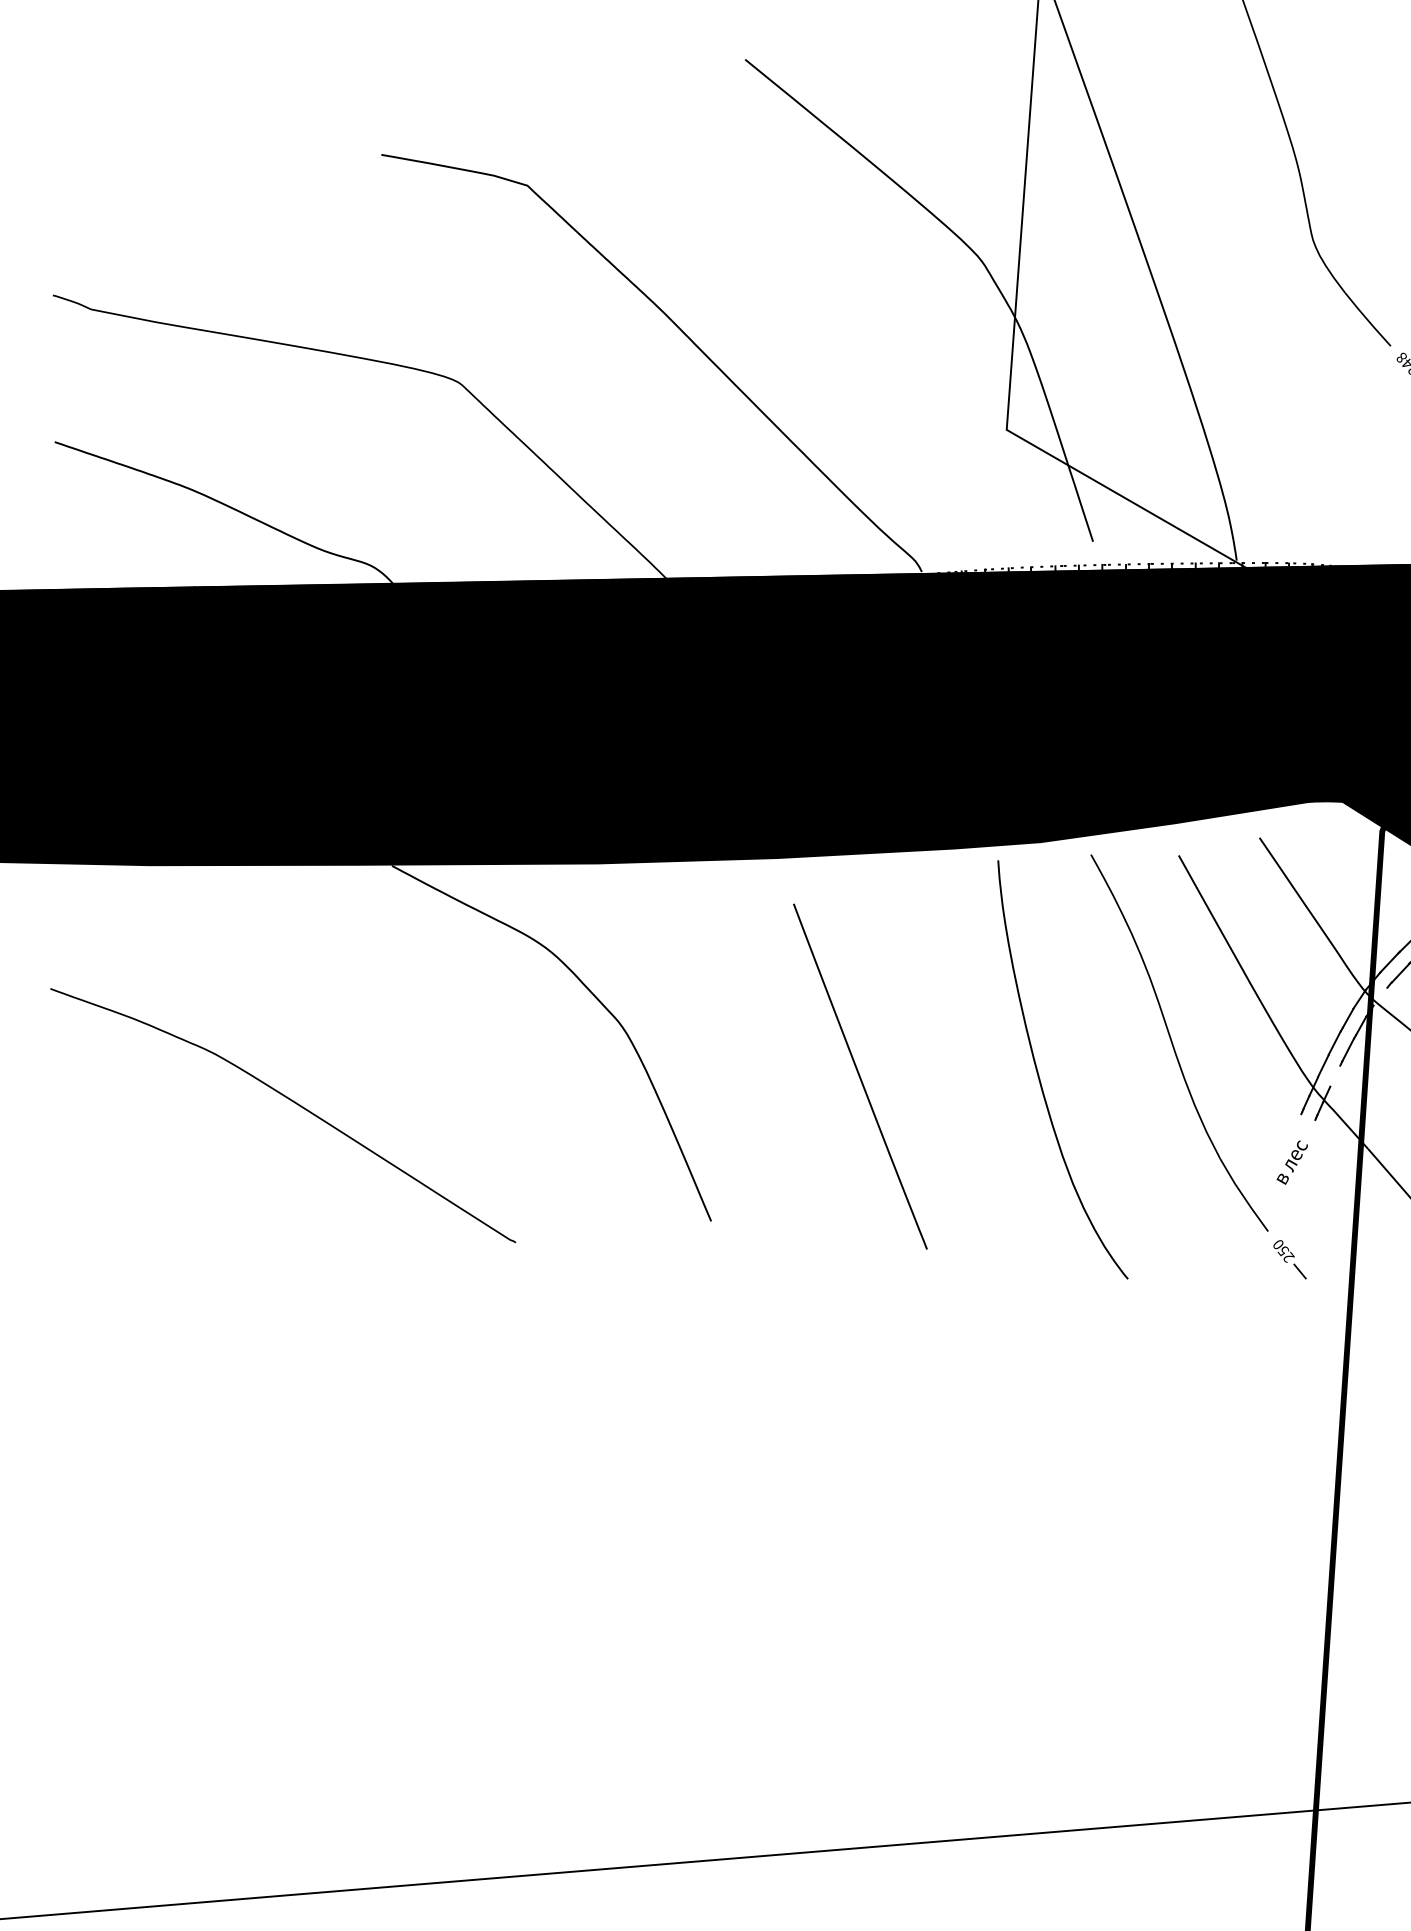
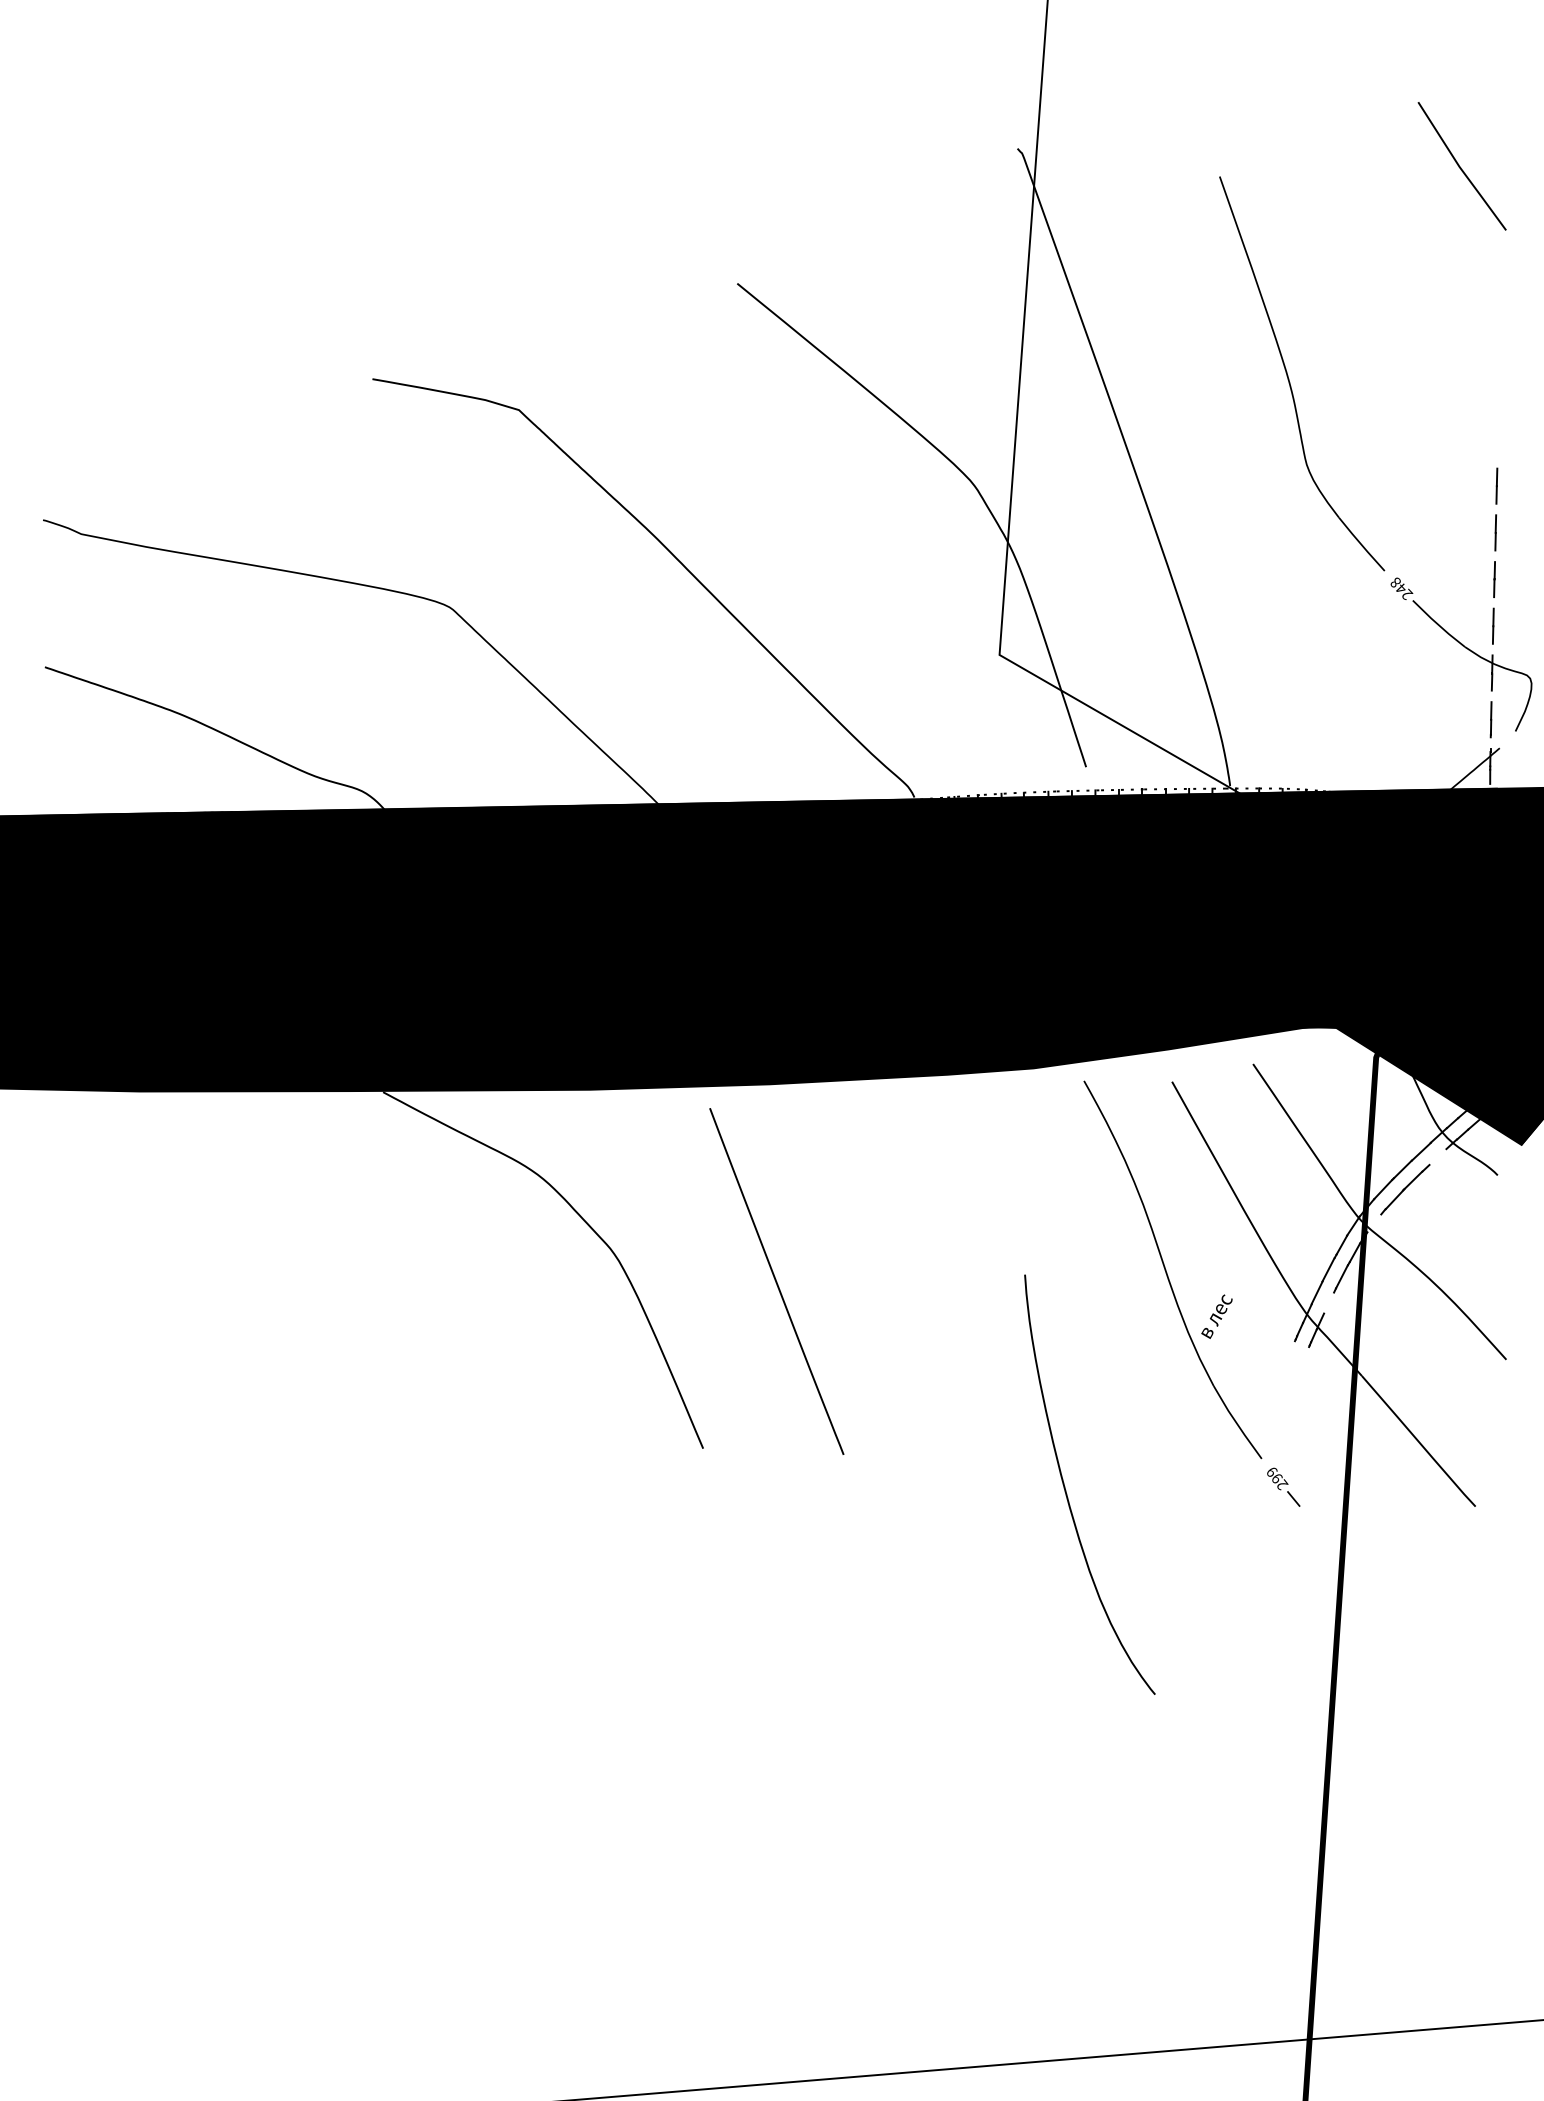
curve: (1039, 1075) -> (1066, 1490), moved
line: (860, 1076) -> (776, 1281), moved
curve: (289, 1100) -> (280, 1327), removed
text: (1291, 1162) -> (1216, 1316), moved
text: (1280, 1248) -> (1274, 1475), 250 -> 299

